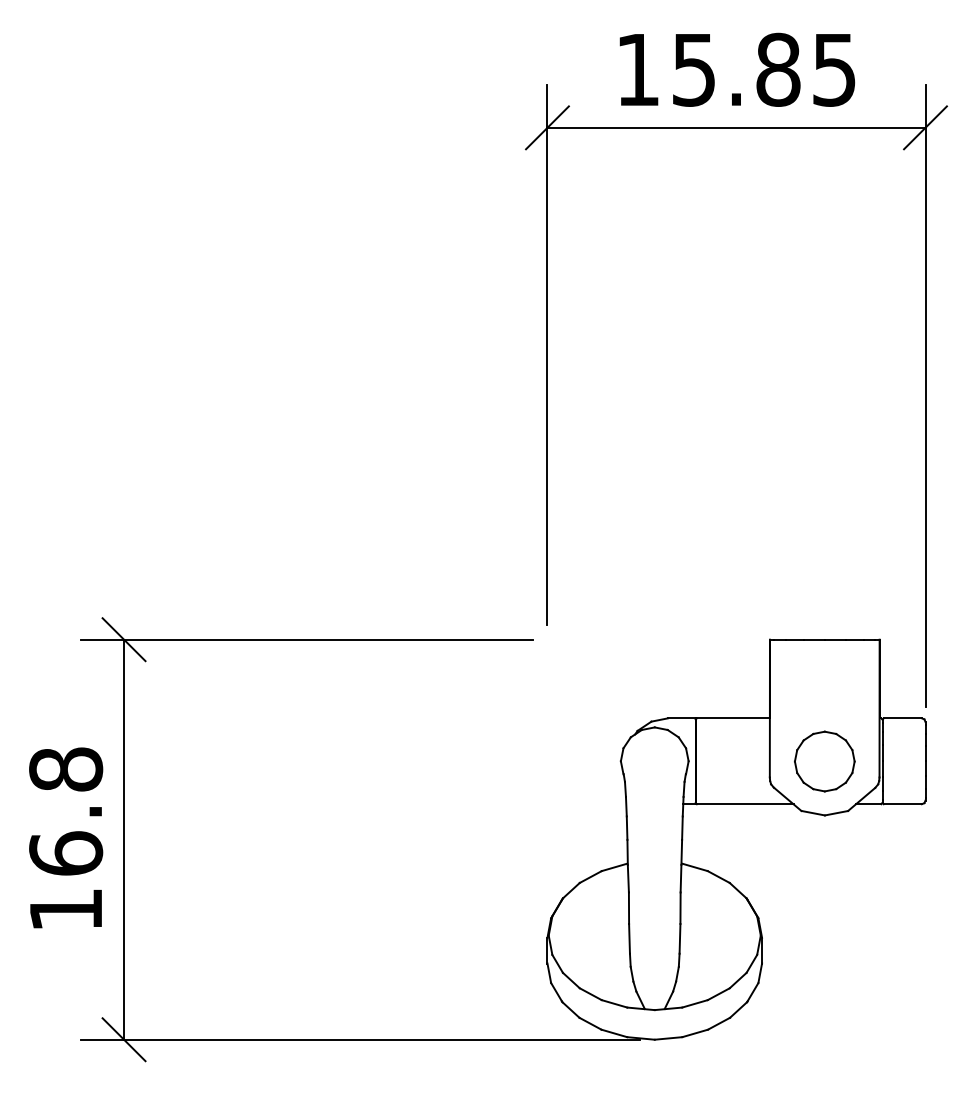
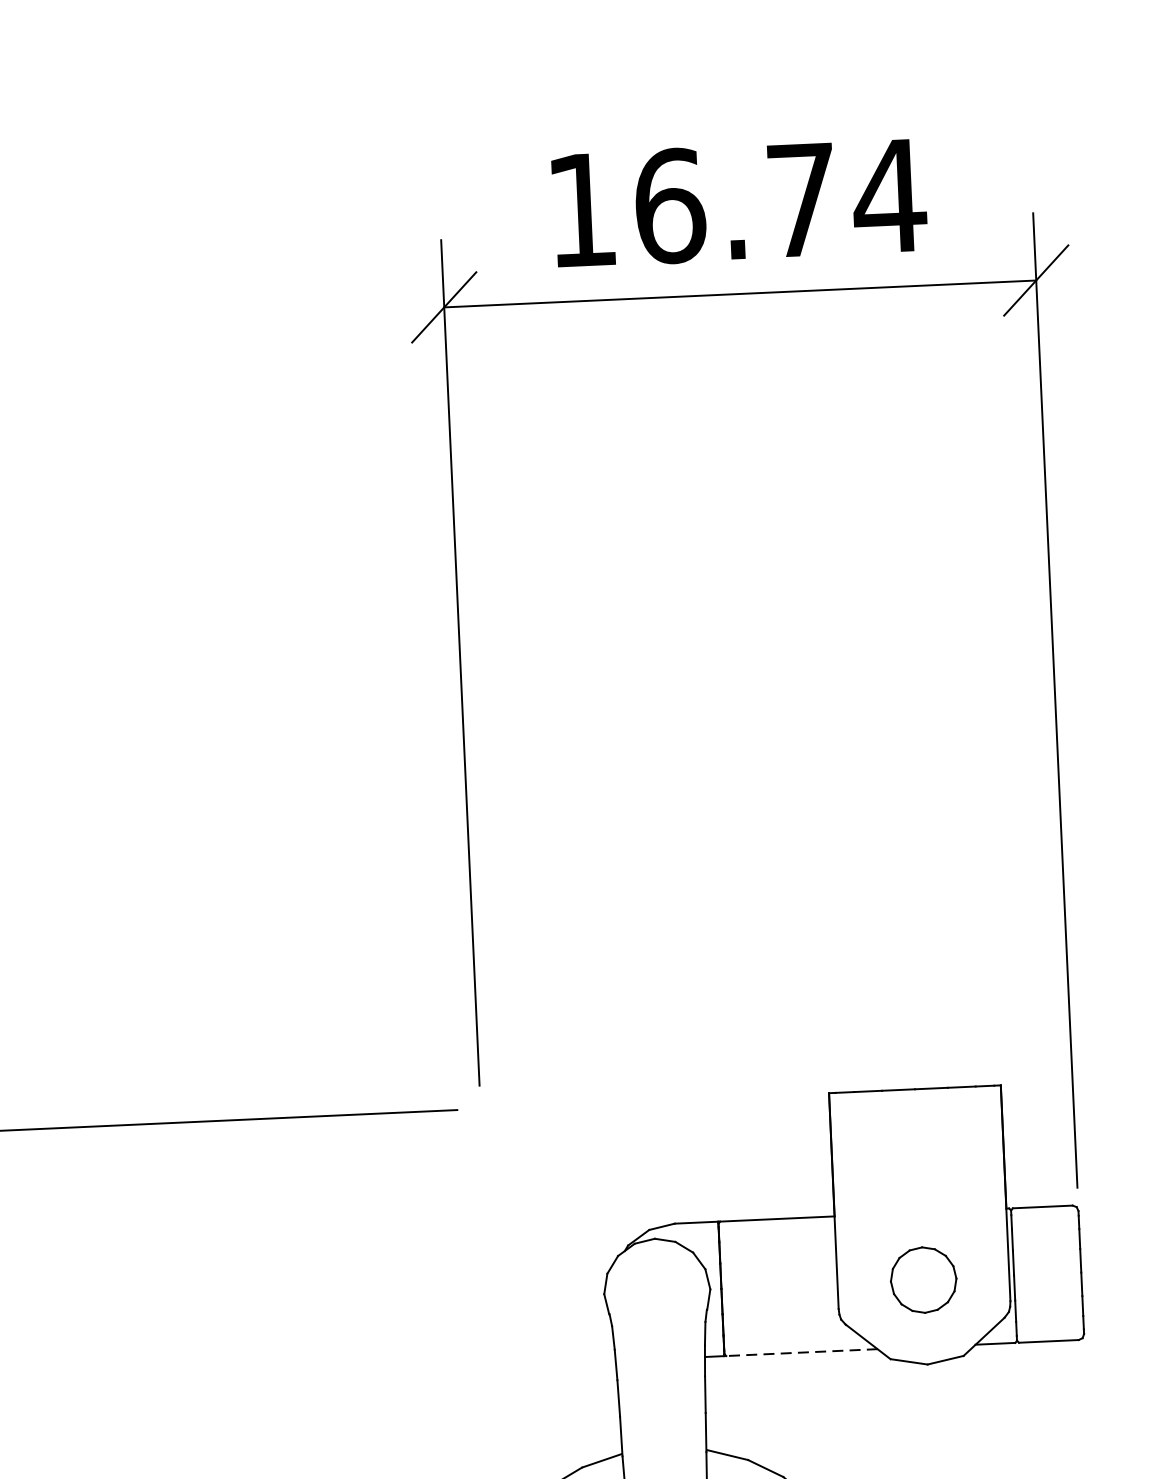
text: (764, 69) -> (779, 200), 15.85 -> 16.74
part: (824, 761) -> (923, 1280), size x0.7
line: (744, 804) -> (800, 1353), solid -> dashed

